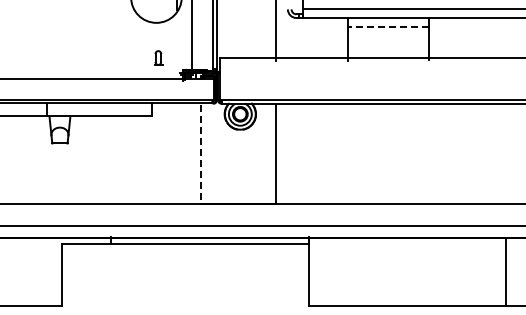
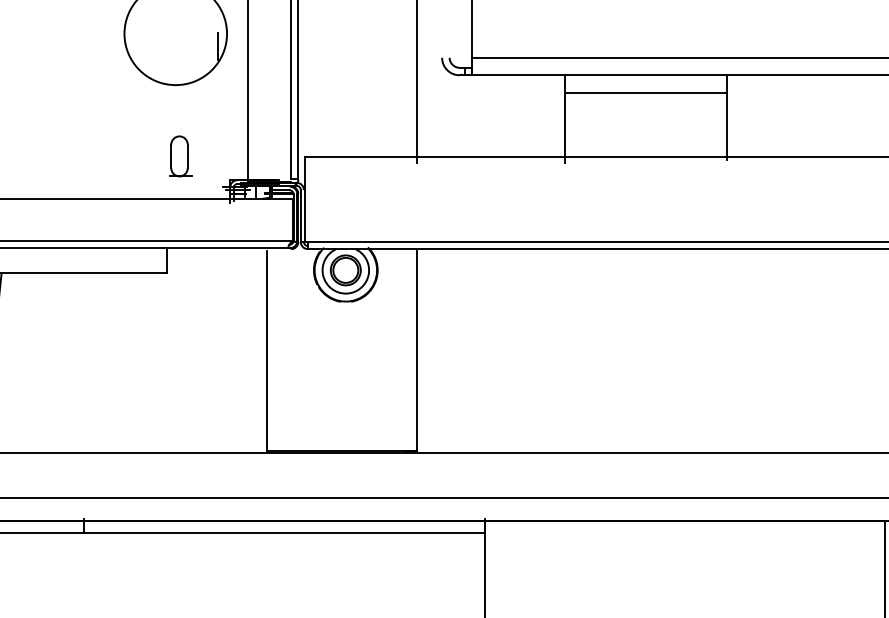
line: (387, 26) -> (644, 92), dashed -> solid
part: (158, 57) -> (179, 155), size x1.43
line: (201, 154) -> (267, 351), dashed -> solid

